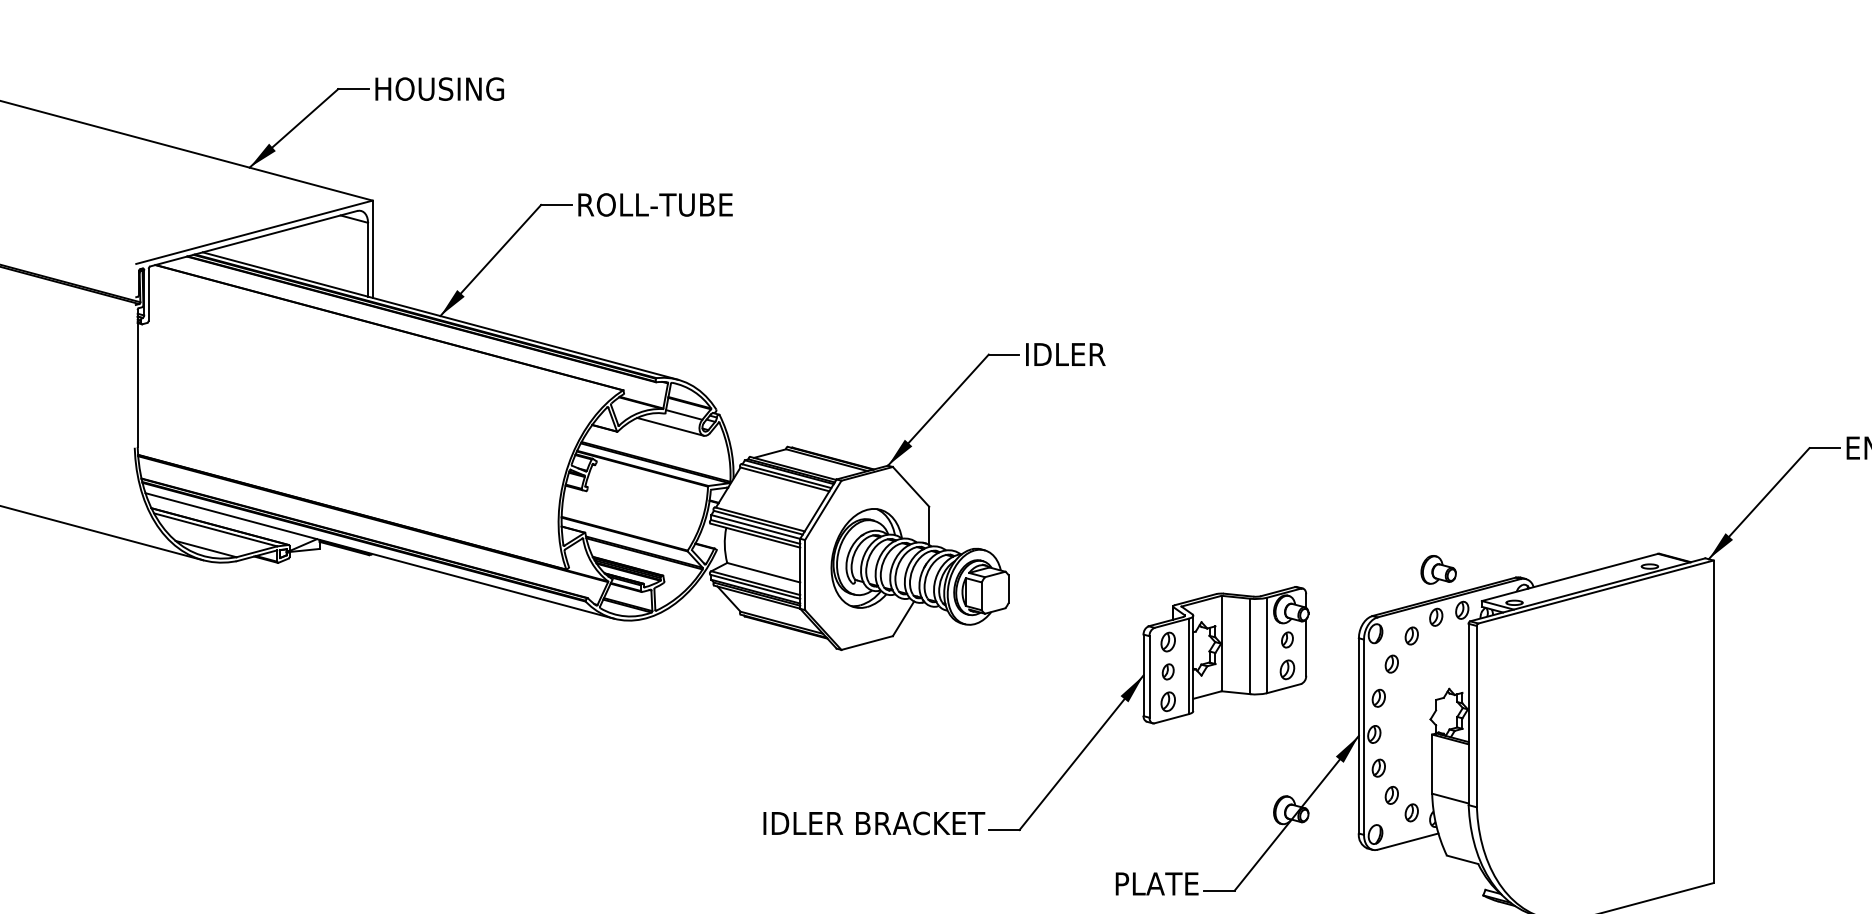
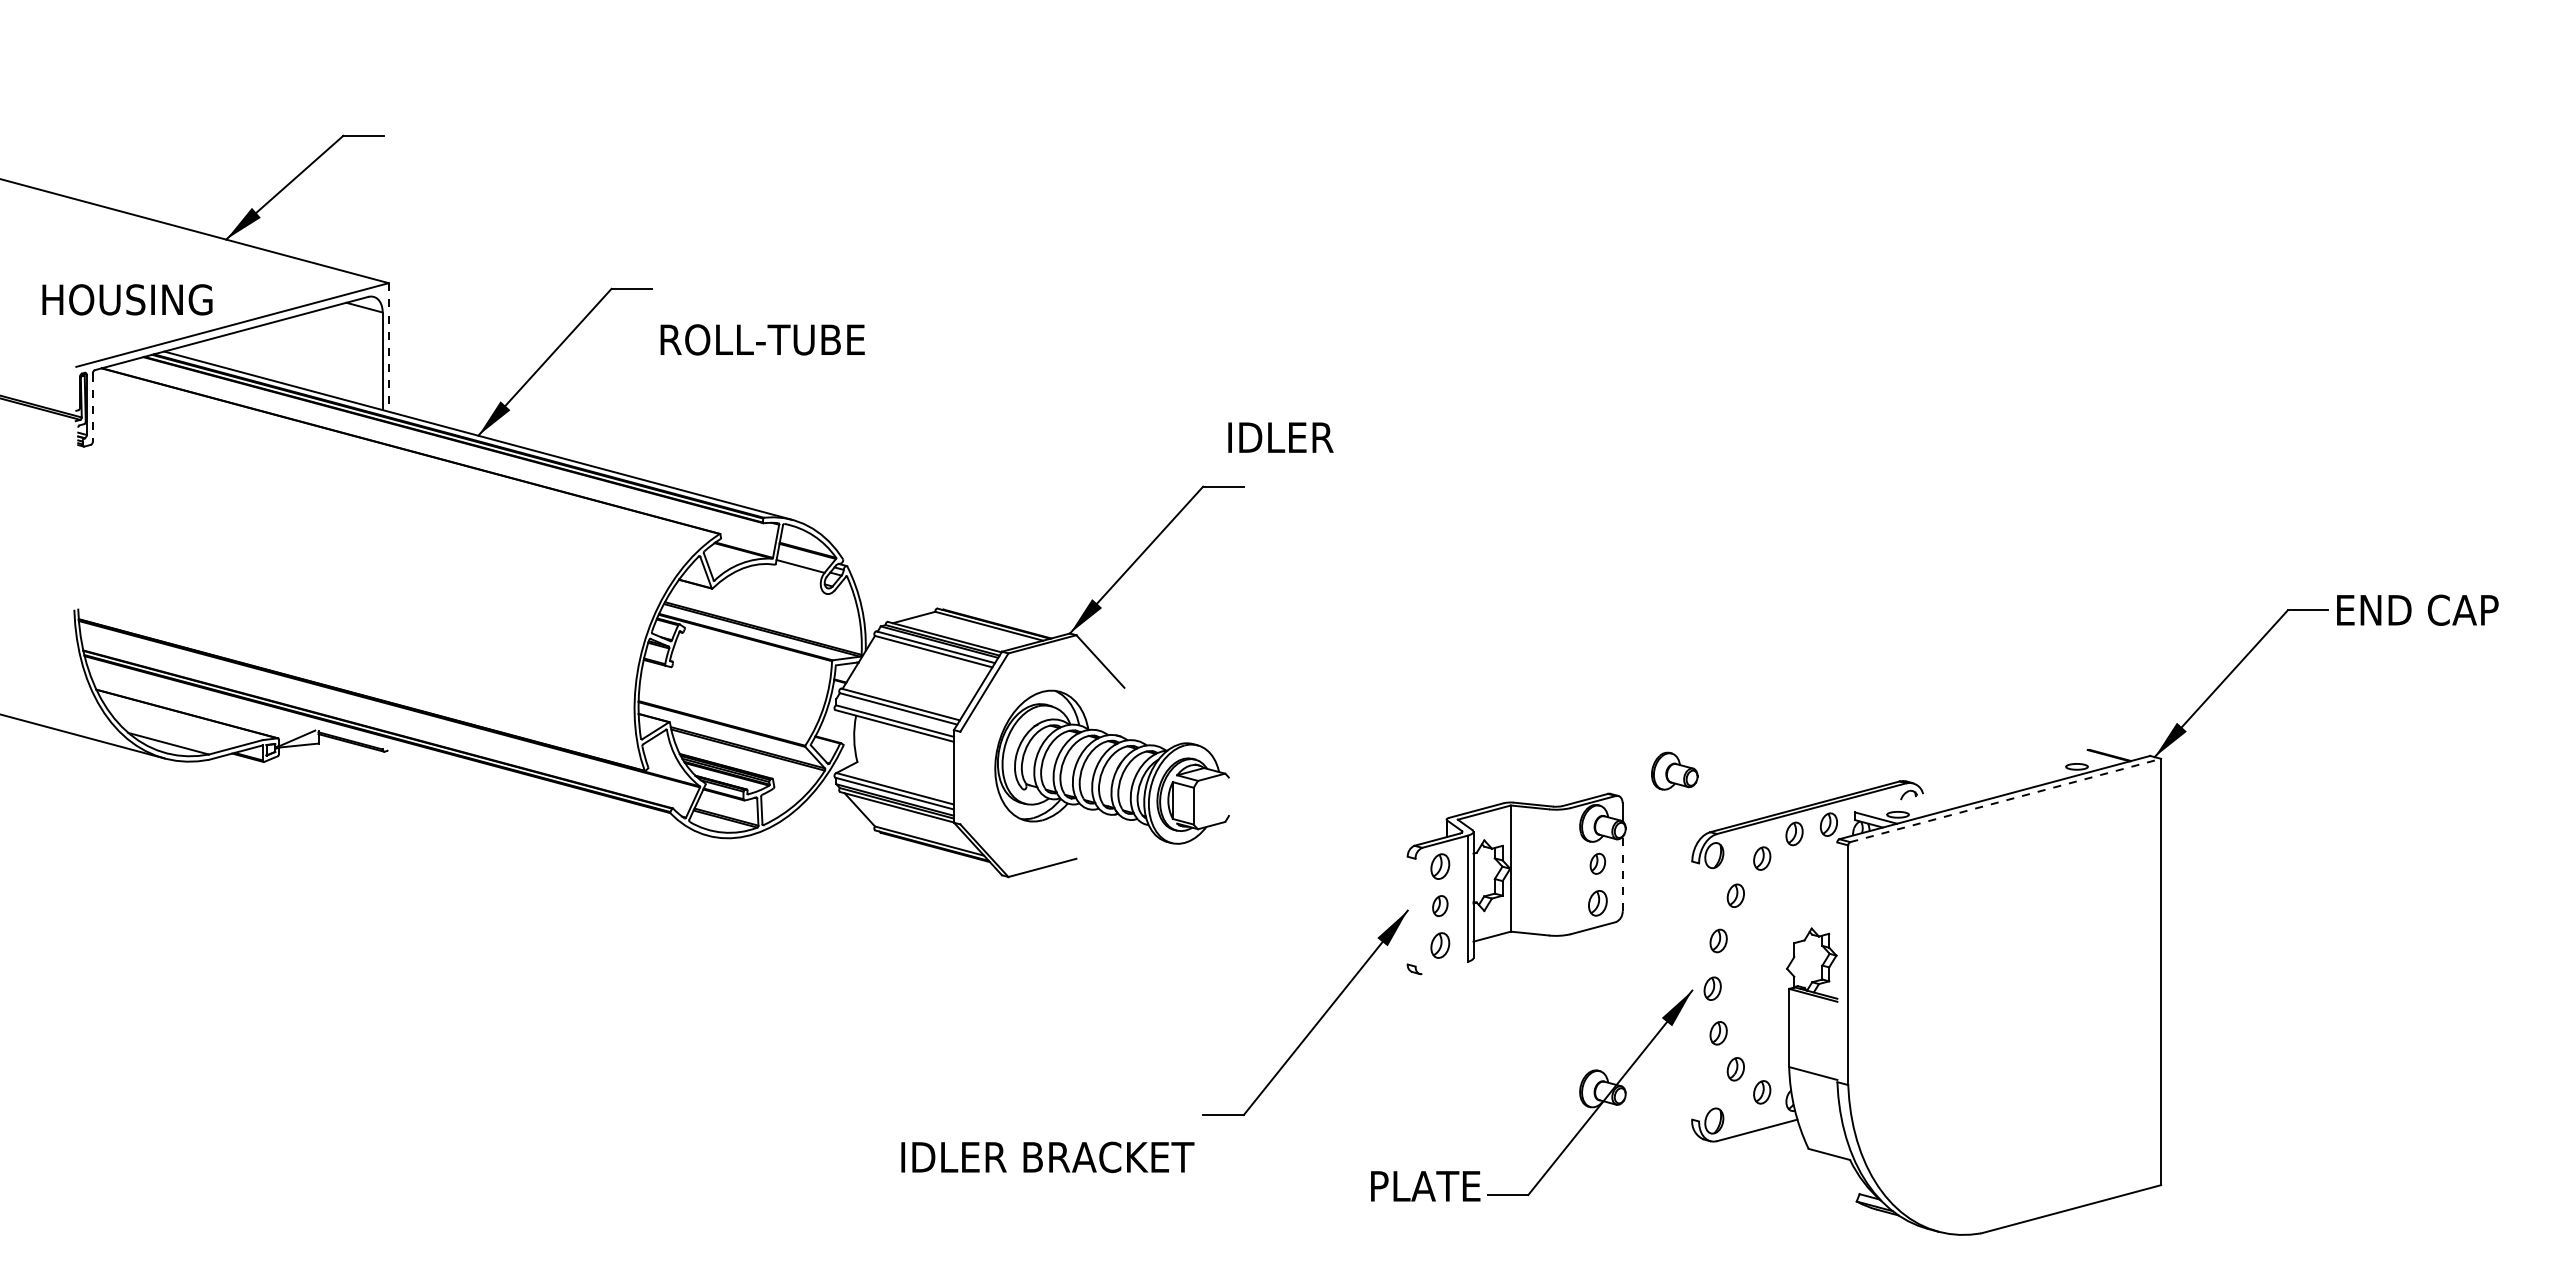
text: (439, 88) -> (127, 299), moved
text: (655, 204) -> (762, 339), moved
line: (372, 249) -> (388, 347), solid -> dashed
line: (148, 295) -> (92, 408), solid -> dashed
text: (1065, 354) -> (1280, 437), moved
line: (137, 377) -> (78, 517), removed
line: (670, 426) -> (782, 581), removed
line: (929, 525) -> (1124, 712), removed
line: (755, 526) -> (894, 714), removed
line: (215, 529) -> (180, 718), removed
line: (379, 555) -> (397, 752), removed
part: (1438, 569) -> (1674, 770), moved
line: (763, 572) -> (905, 774), removed
line: (805, 574) -> (960, 777), removed
line: (1569, 577) -> (1970, 781), removed
line: (1008, 589) -> (1229, 796), removed
line: (1595, 592) -> (2005, 800), solid -> dashed
line: (903, 618) -> (1090, 835), removed
line: (1266, 645) -> (1570, 871), removed
line: (1250, 646) -> (1548, 872), removed
line: (1306, 647) -> (1622, 873), solid -> dashed
line: (1143, 675) -> (1407, 910), removed
line: (1149, 676) -> (1415, 912), removed
line: (1468, 714) -> (1837, 962), removed
line: (1171, 718) -> (1444, 967), removed
line: (1359, 735) -> (1692, 990), removed
line: (1364, 737) -> (1699, 992), removed
text: (874, 822) -> (1047, 1156), moved

